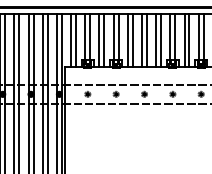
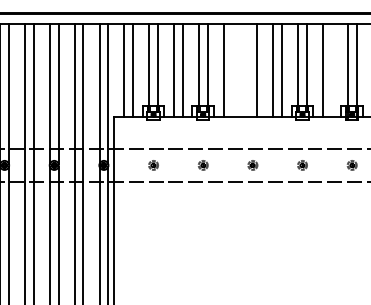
line: (132, 39) -> (231, 69), removed
line: (141, 39) -> (247, 69), removed
line: (189, 39) -> (331, 69), removed

